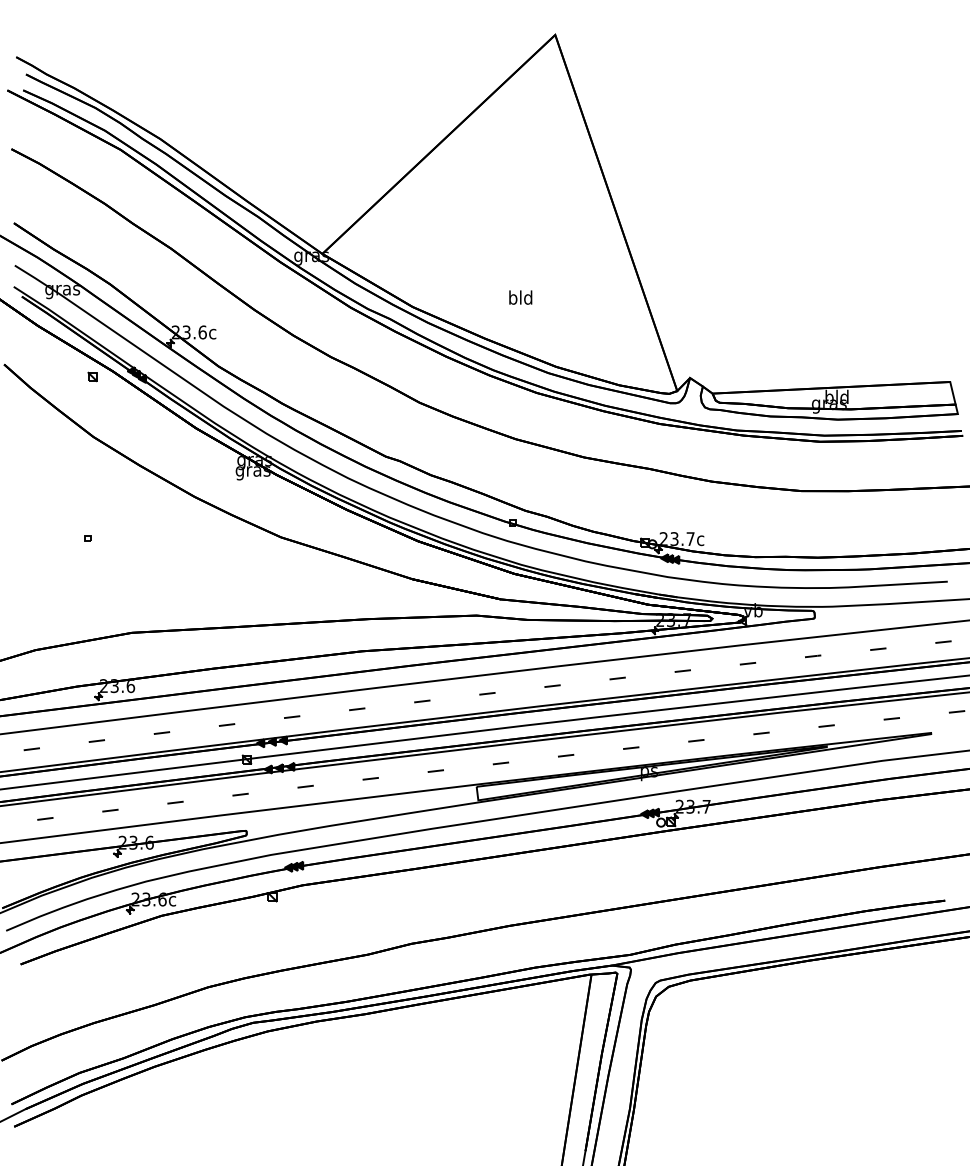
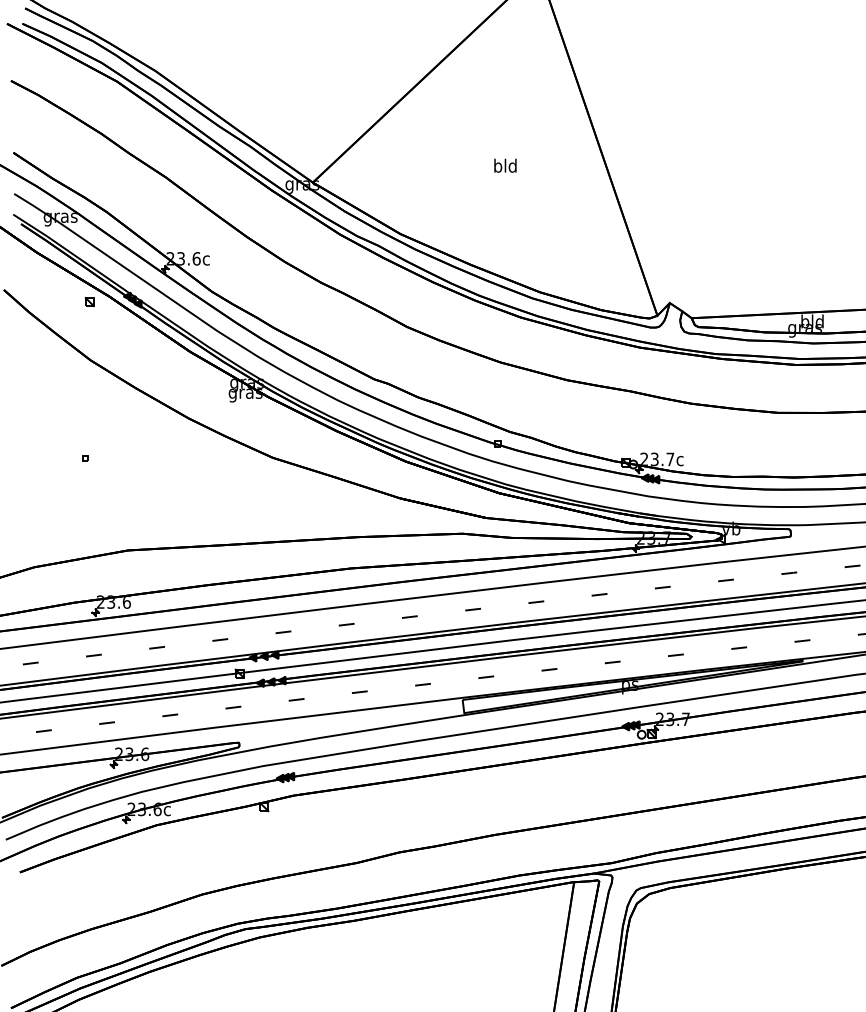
text: (520, 297) -> (505, 165), moved

